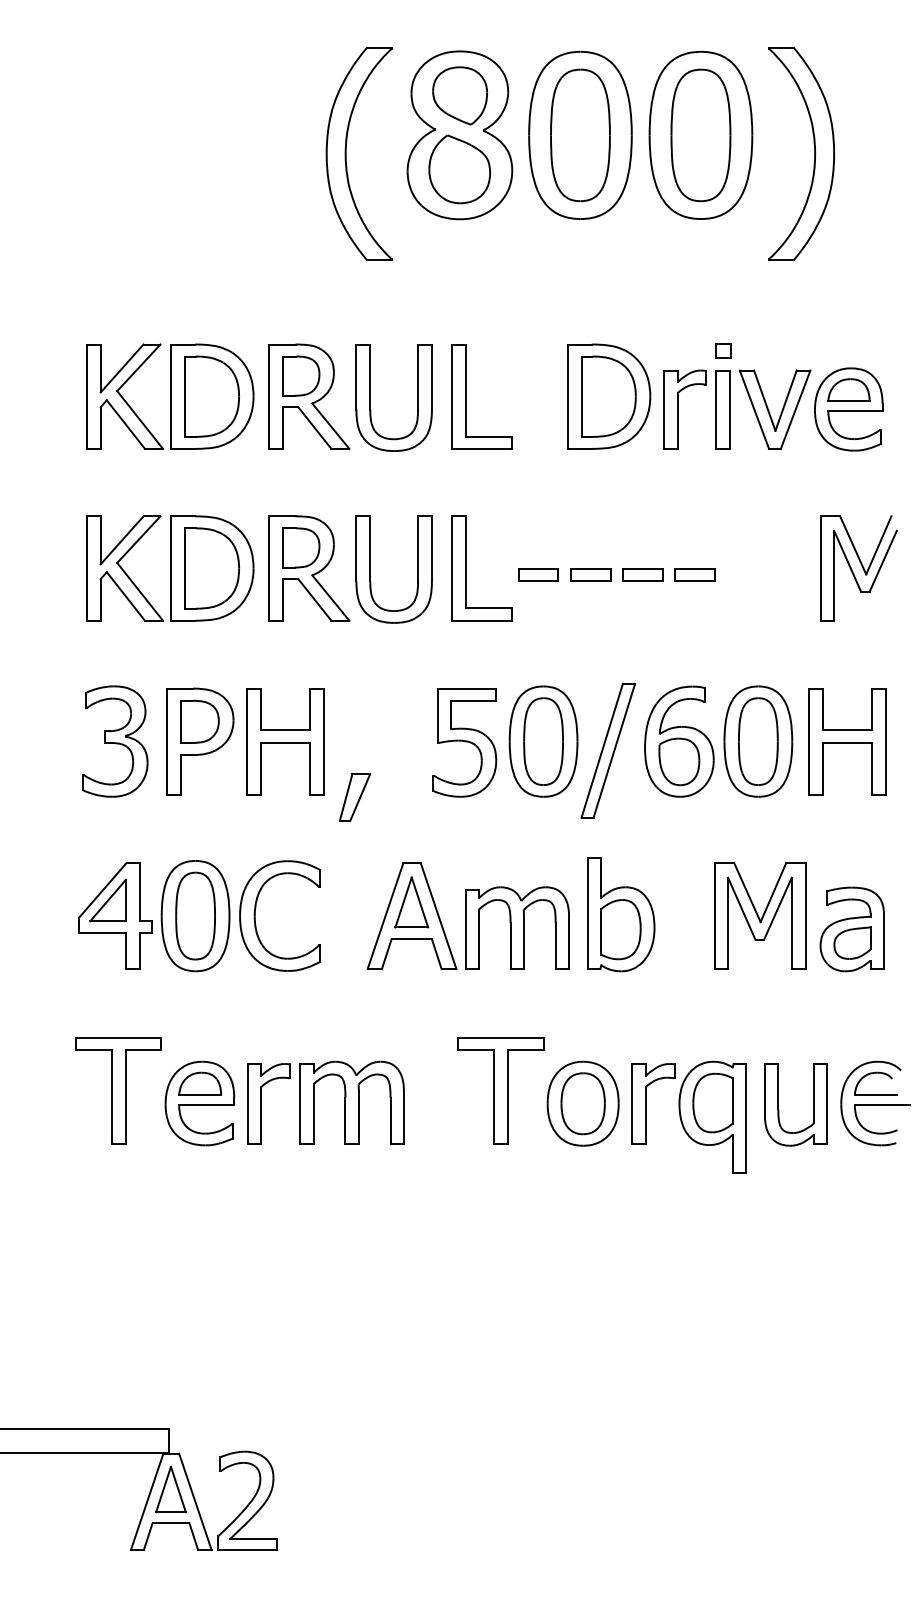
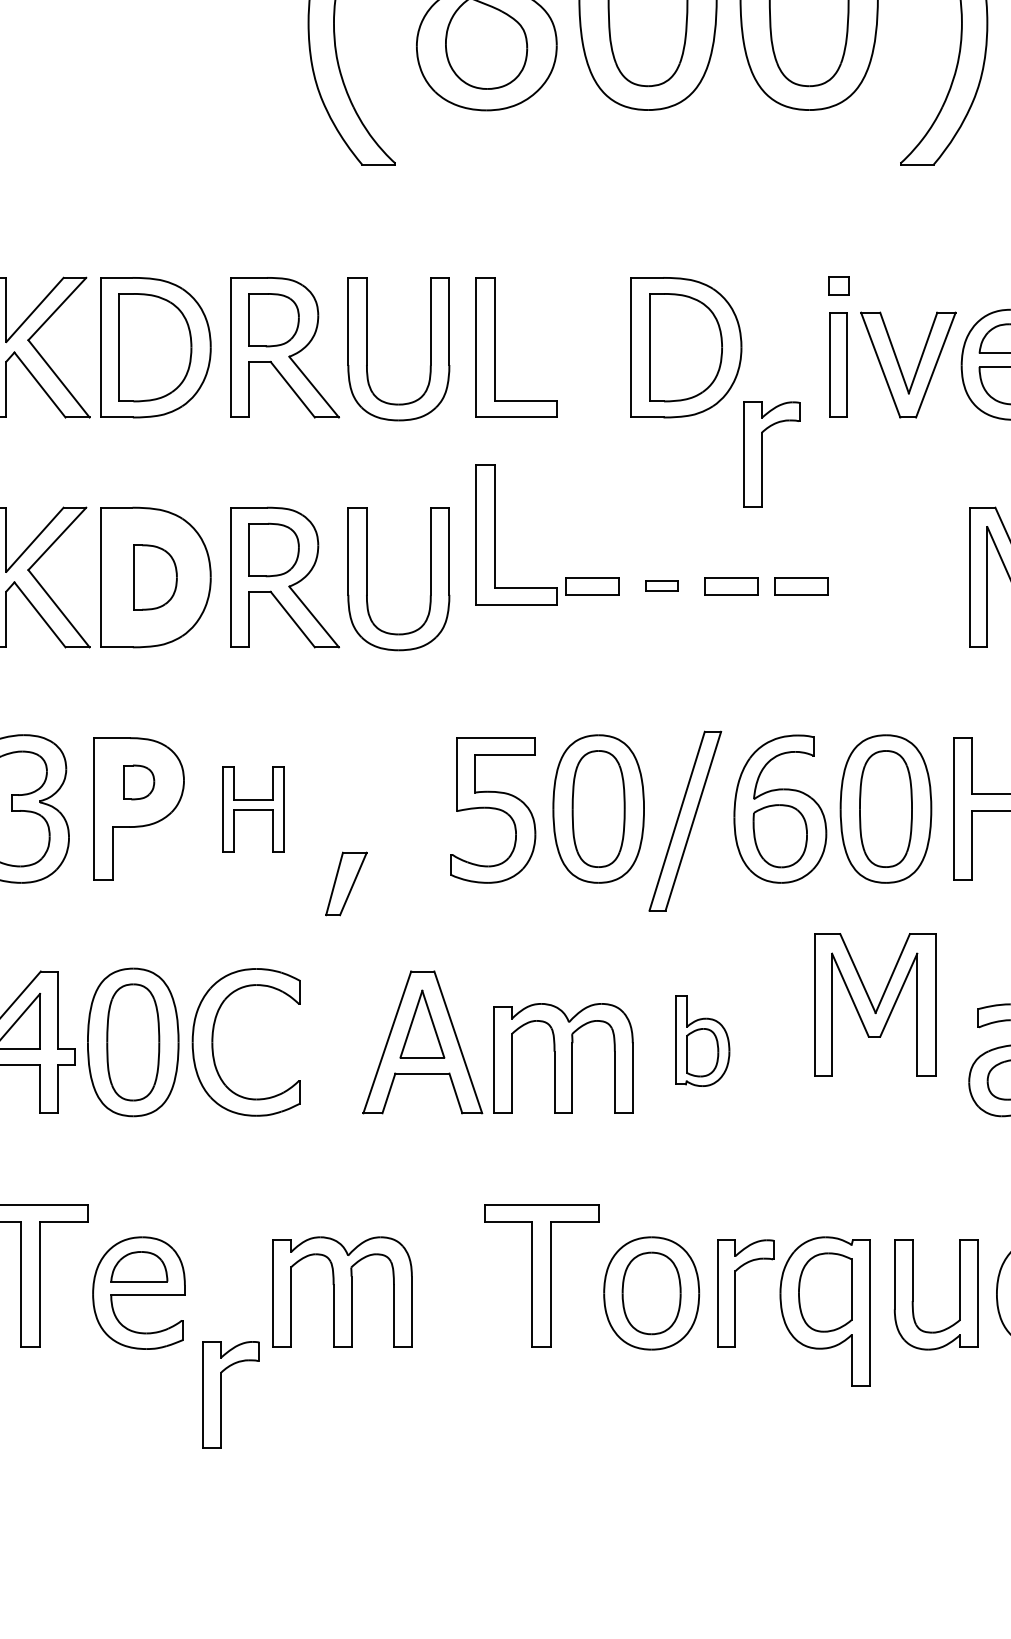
part: (684, 409) -> (771, 454), moved
part: (211, 568) -> (154, 577), size x0.6
part: (466, 568) -> (495, 534), moved
part: (590, 574) -> (661, 585), size x0.6
part: (199, 721) -> (138, 782), size x0.6
part: (285, 741) -> (253, 808), size x0.6
part: (621, 914) -> (702, 1040), size x0.6
part: (760, 915) -> (875, 1004), moved
part: (261, 1103) -> (221, 1394), moved

